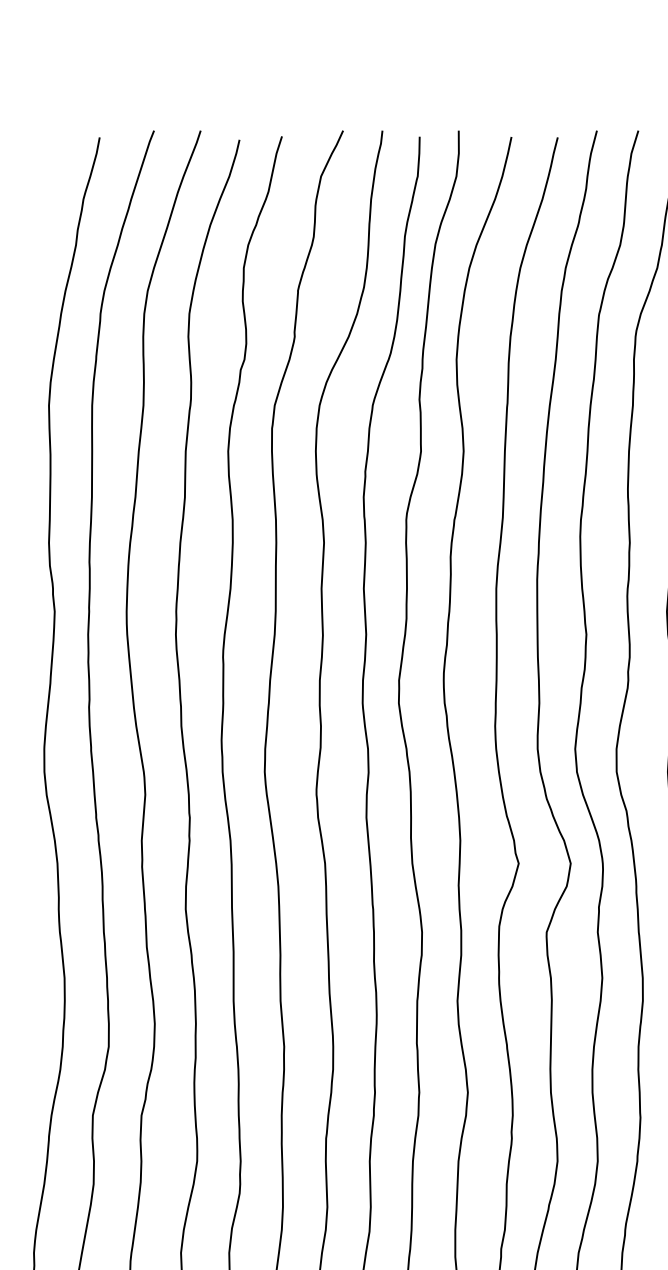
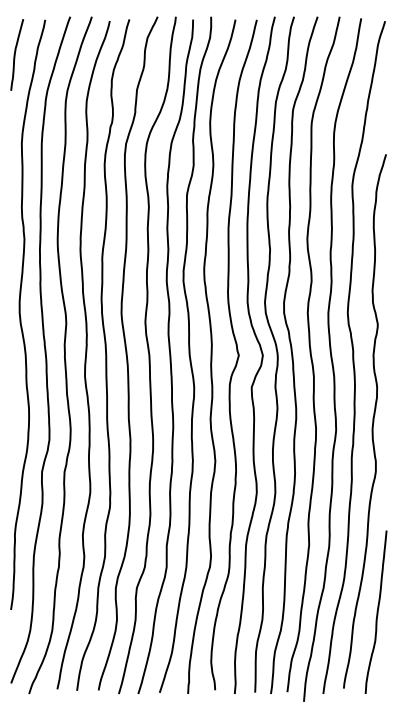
curve: (35, 212) -> (15, 54), added

